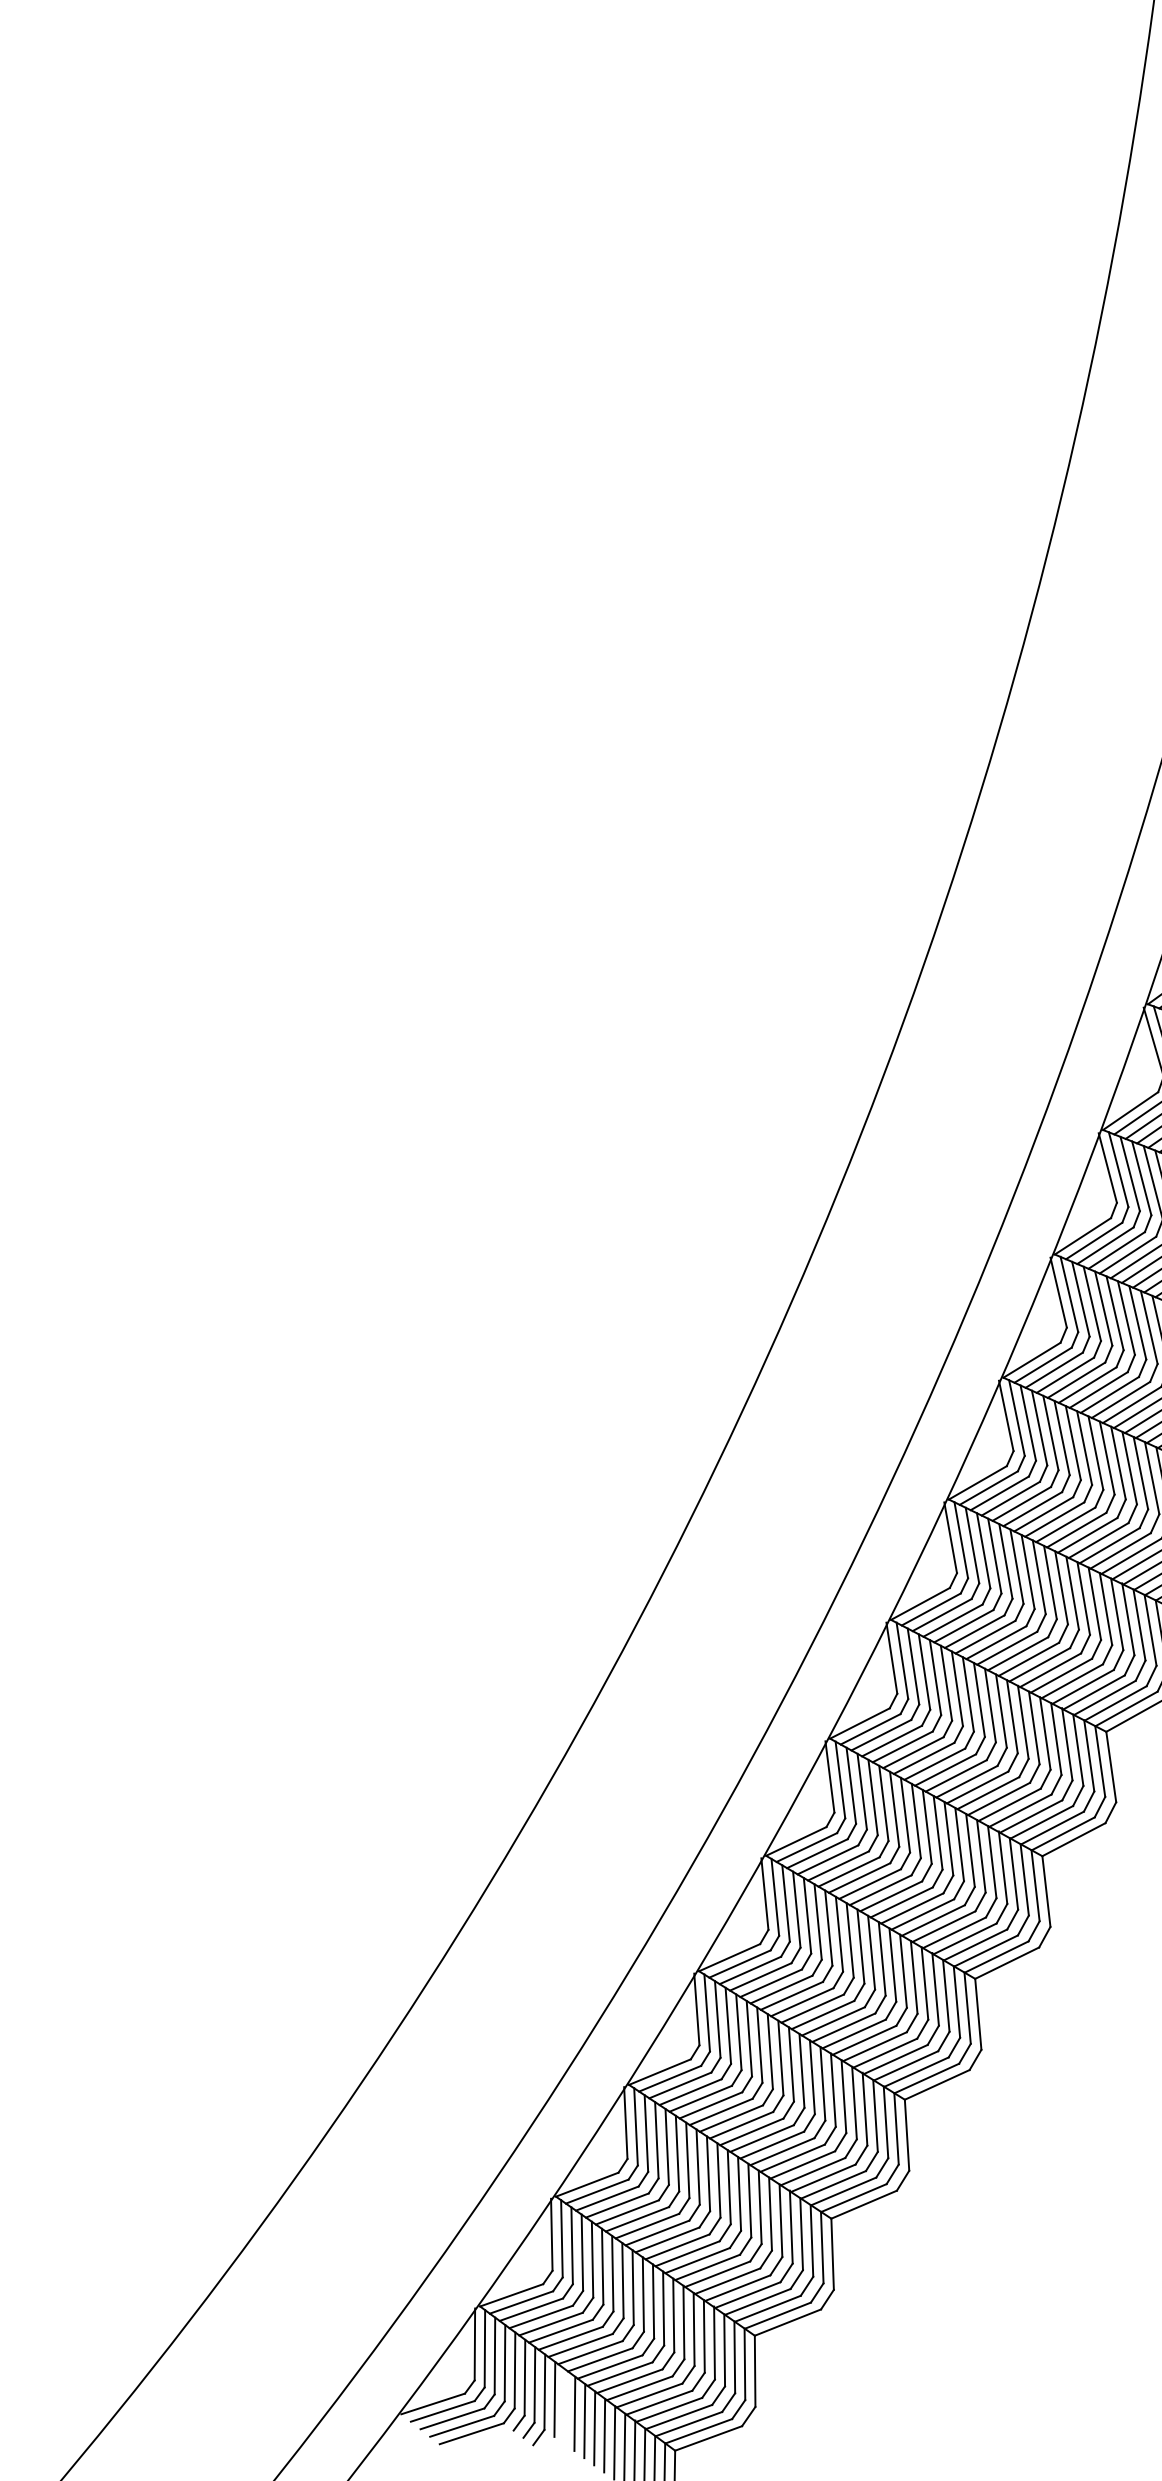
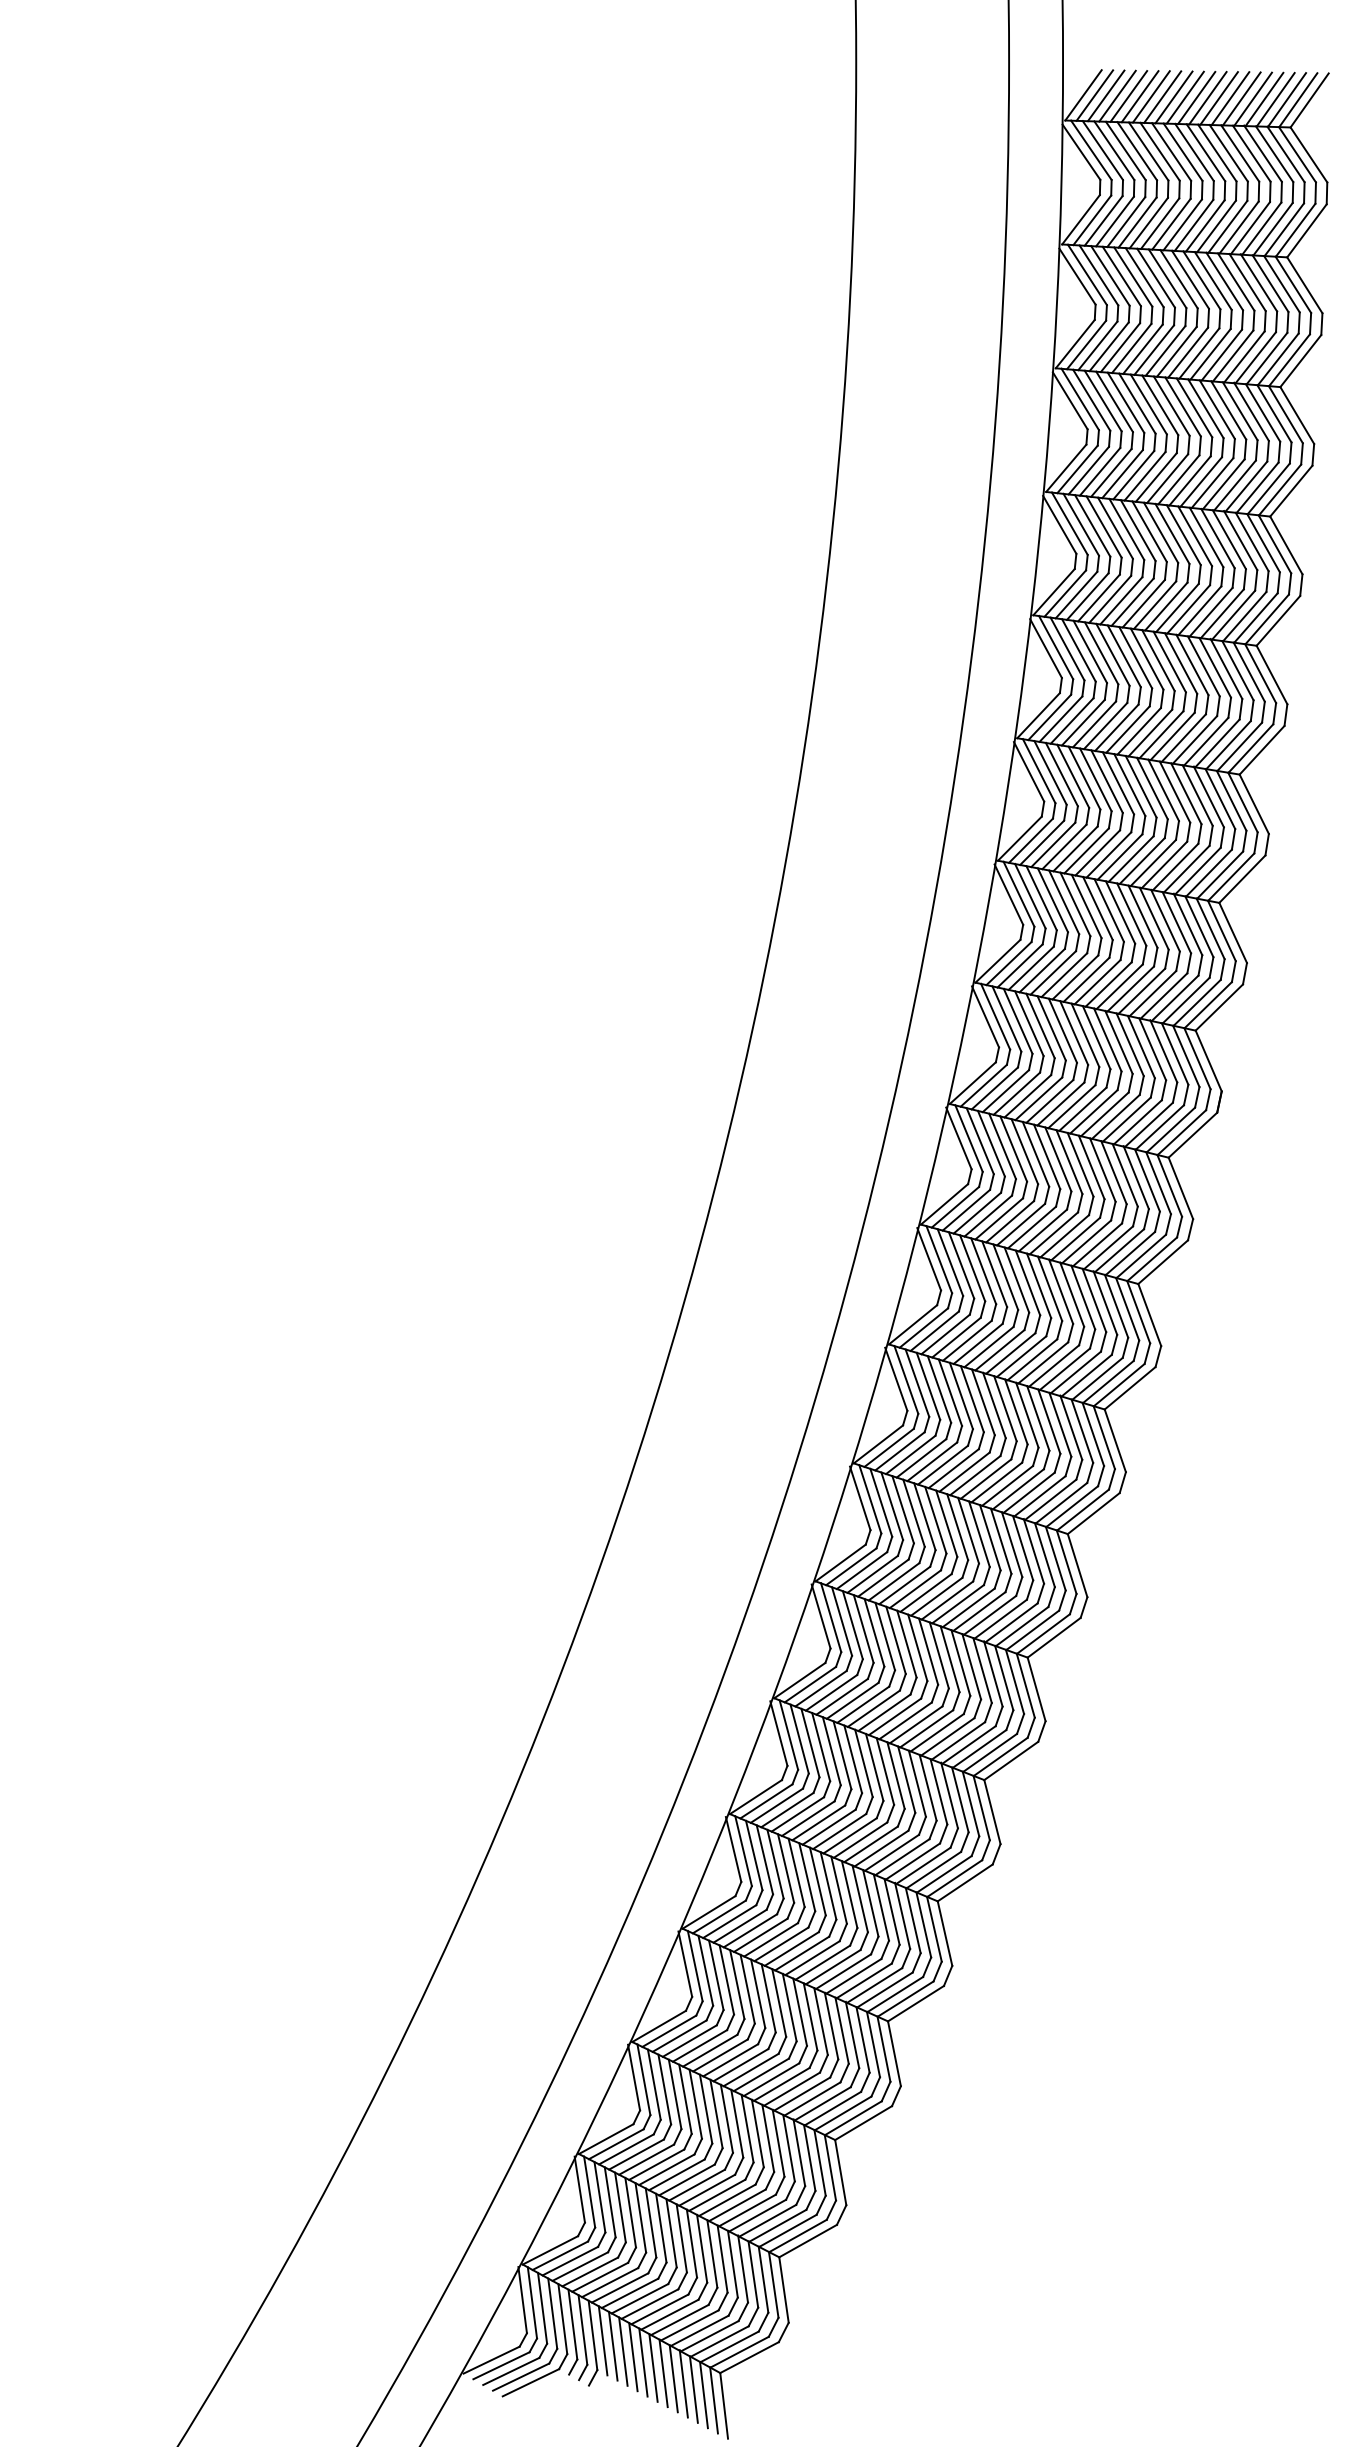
line: (565, 2405) -> (613, 2345), added

